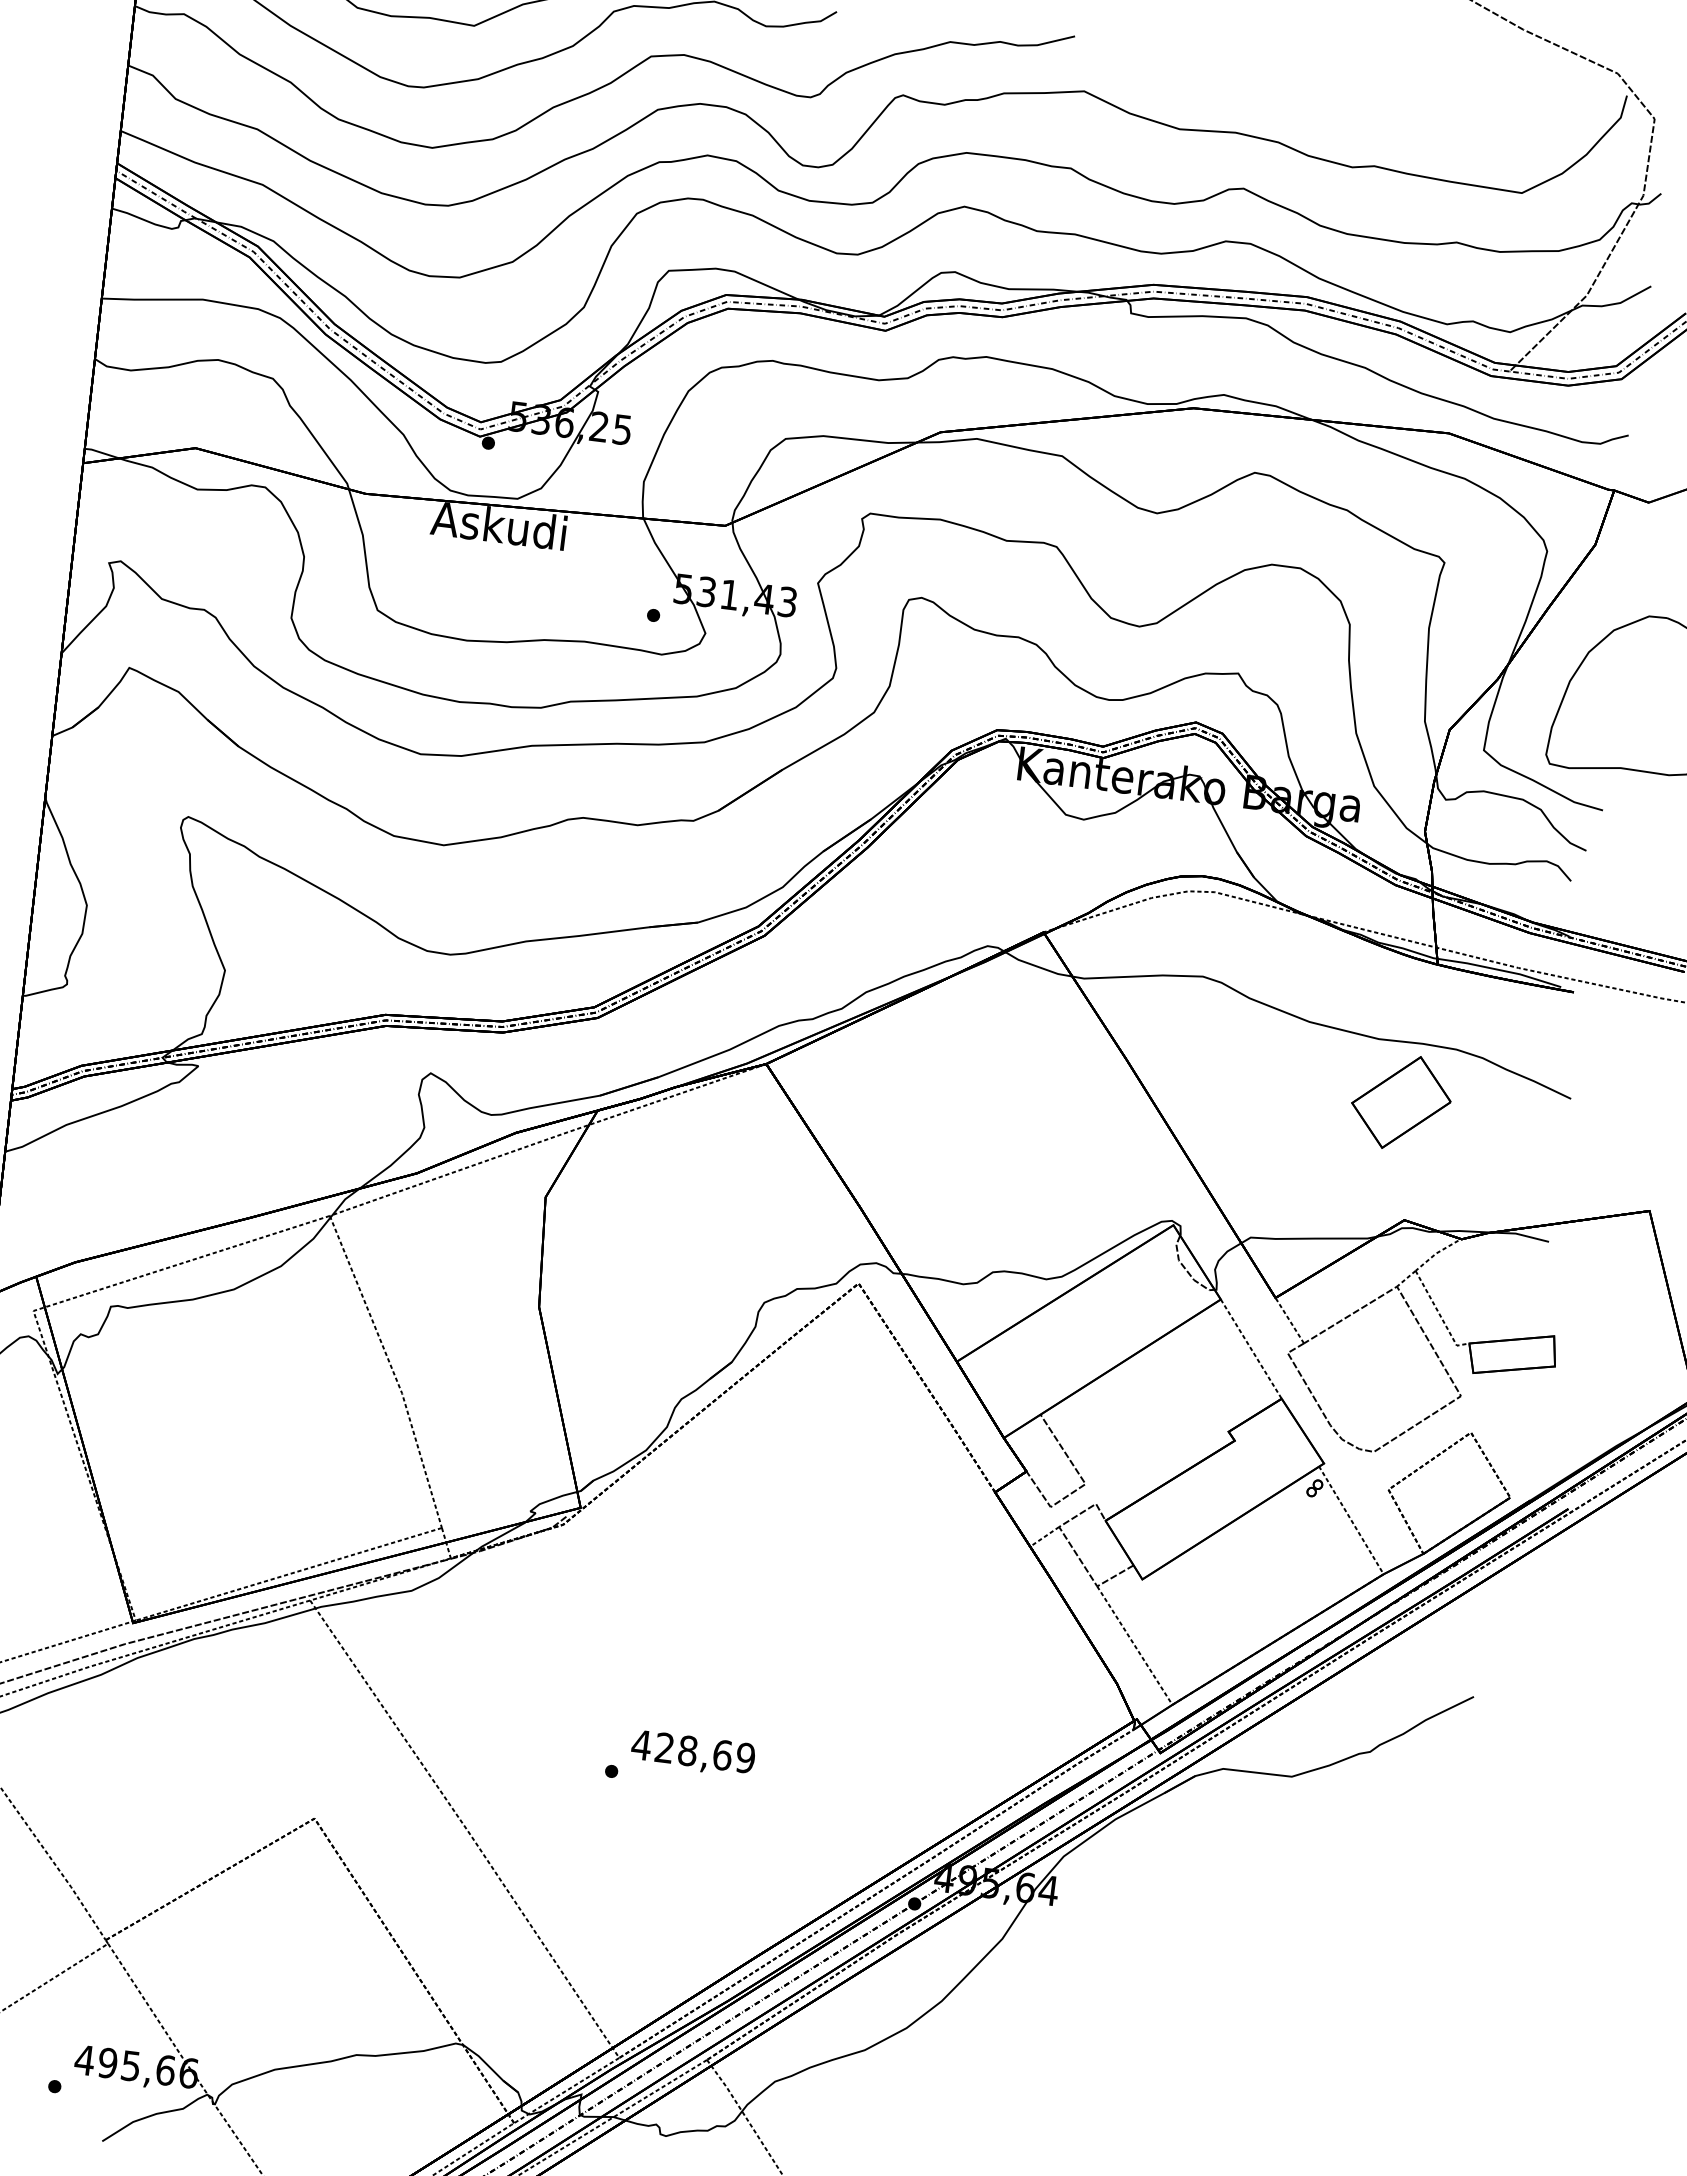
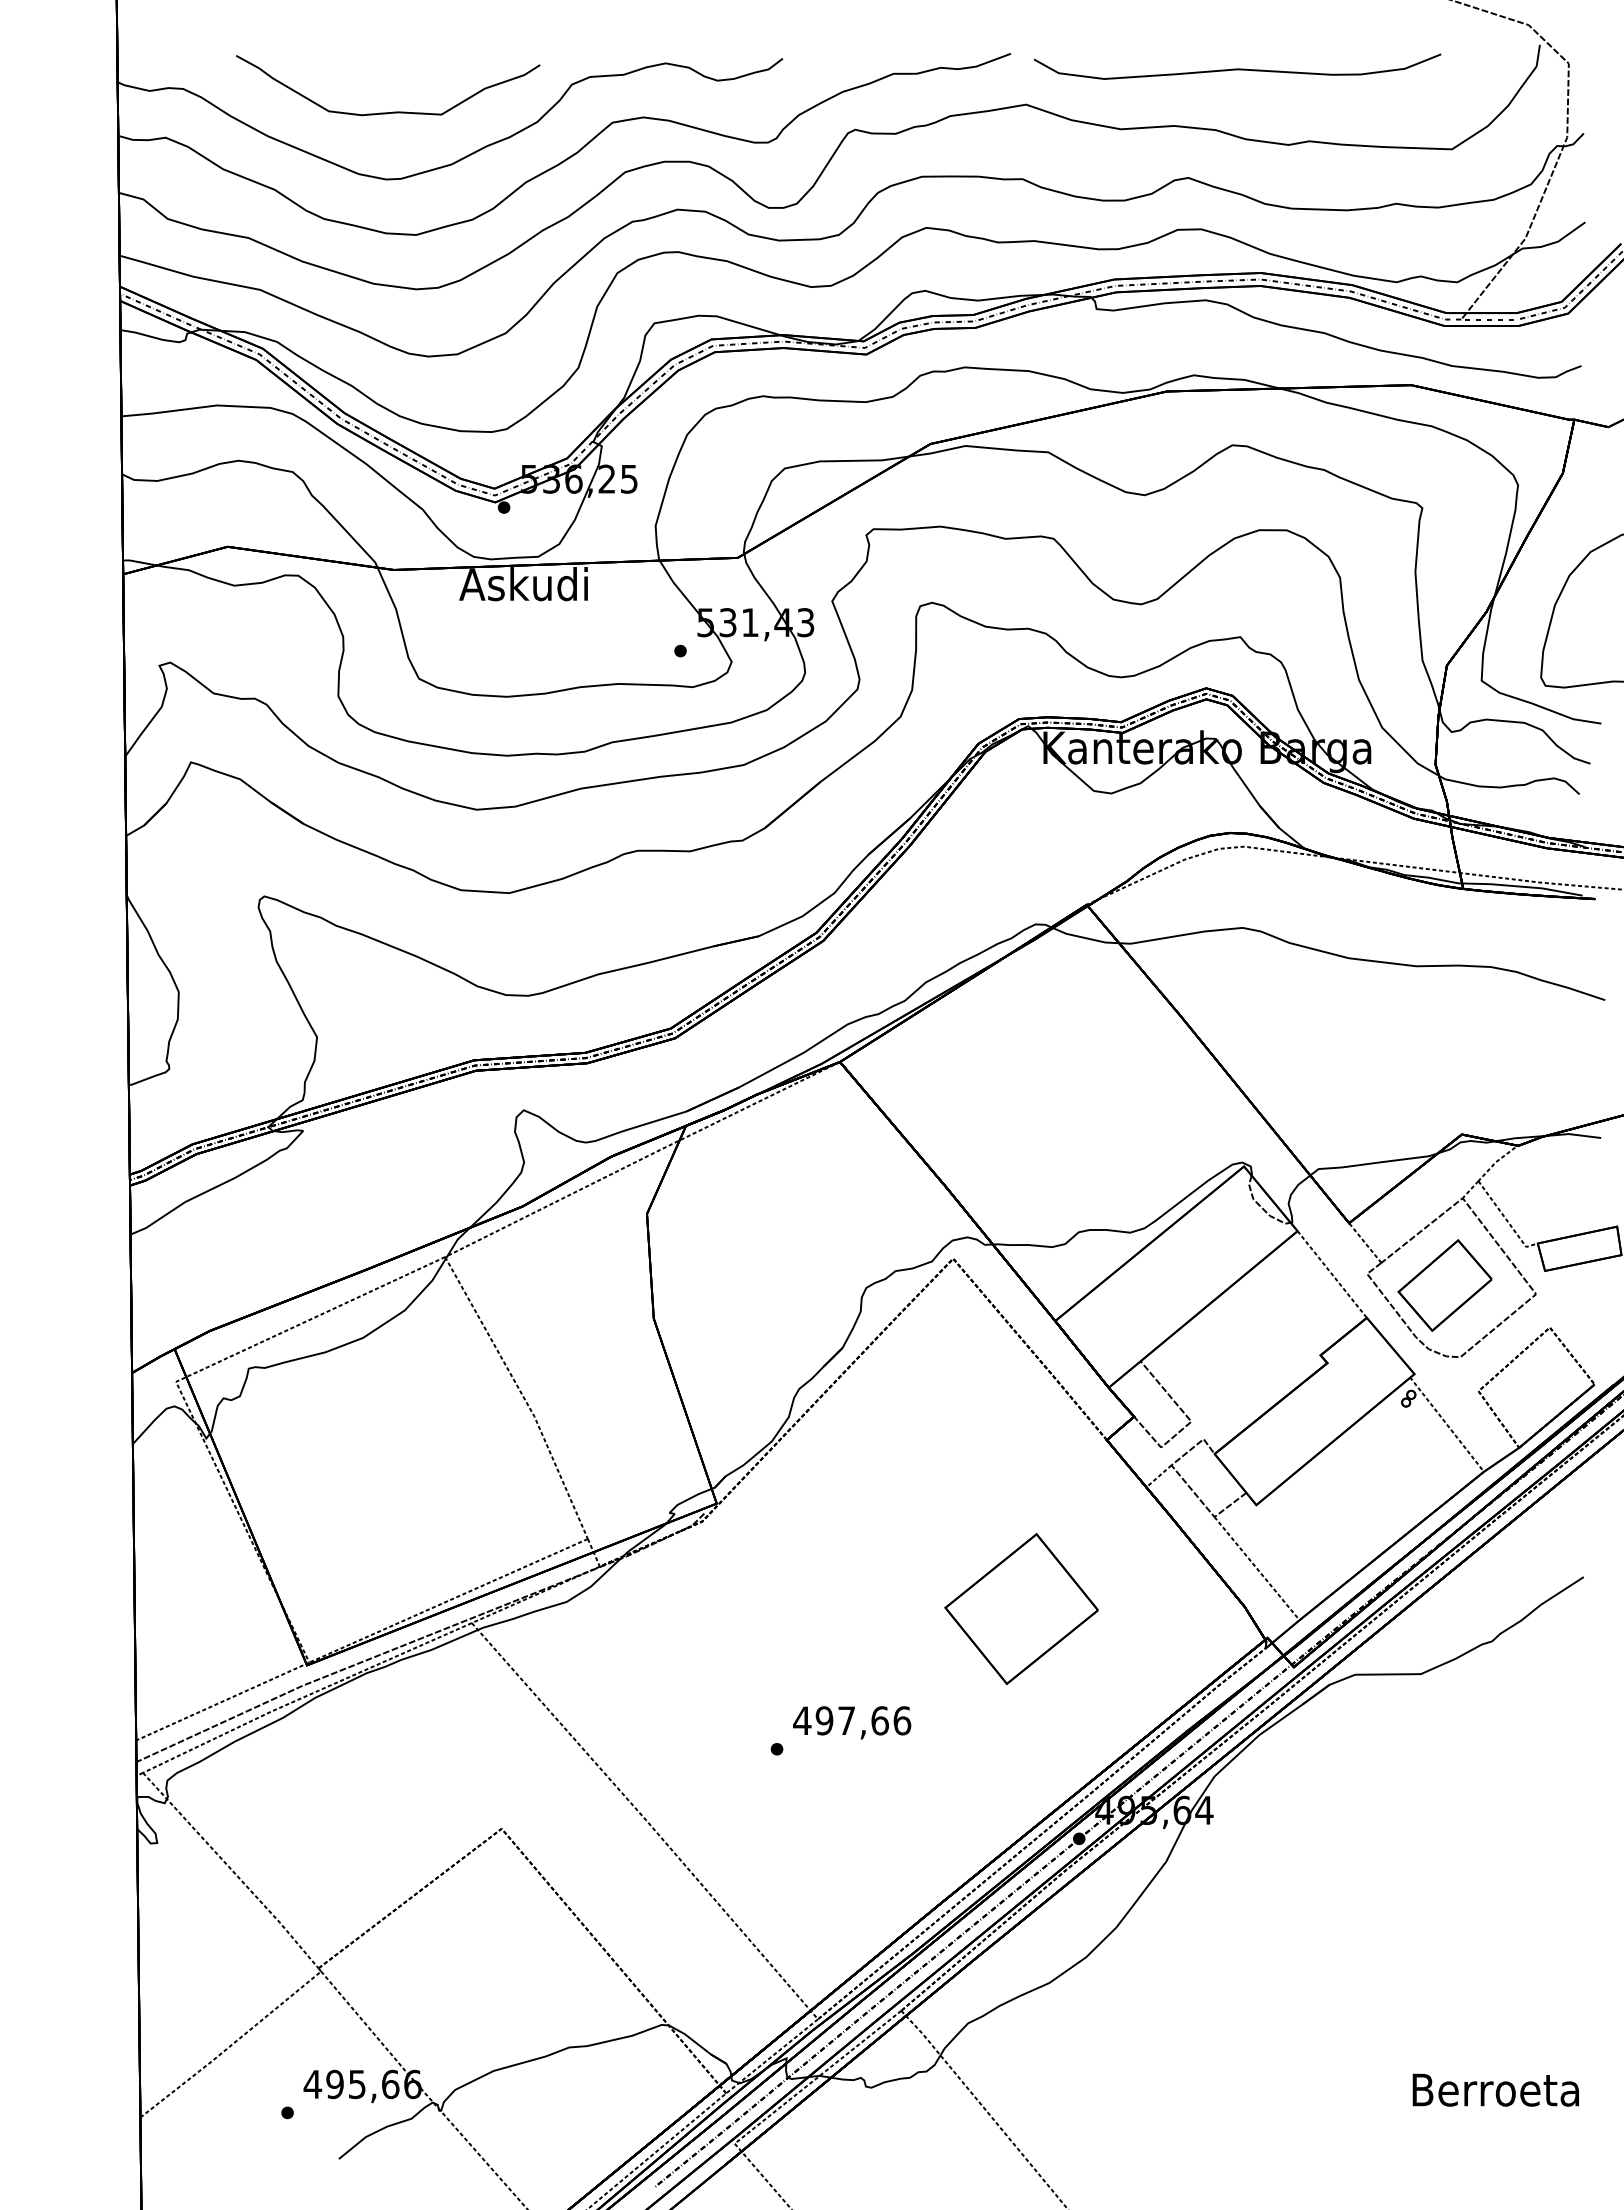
curve: (1309, 81) -> (1237, 68), added
part: (1400, 1102) -> (1444, 1285), moved
part: (884, 1657) -> (1021, 1609), added
text: (705, 1752) -> (863, 1720), 428,69 -> 497,66

